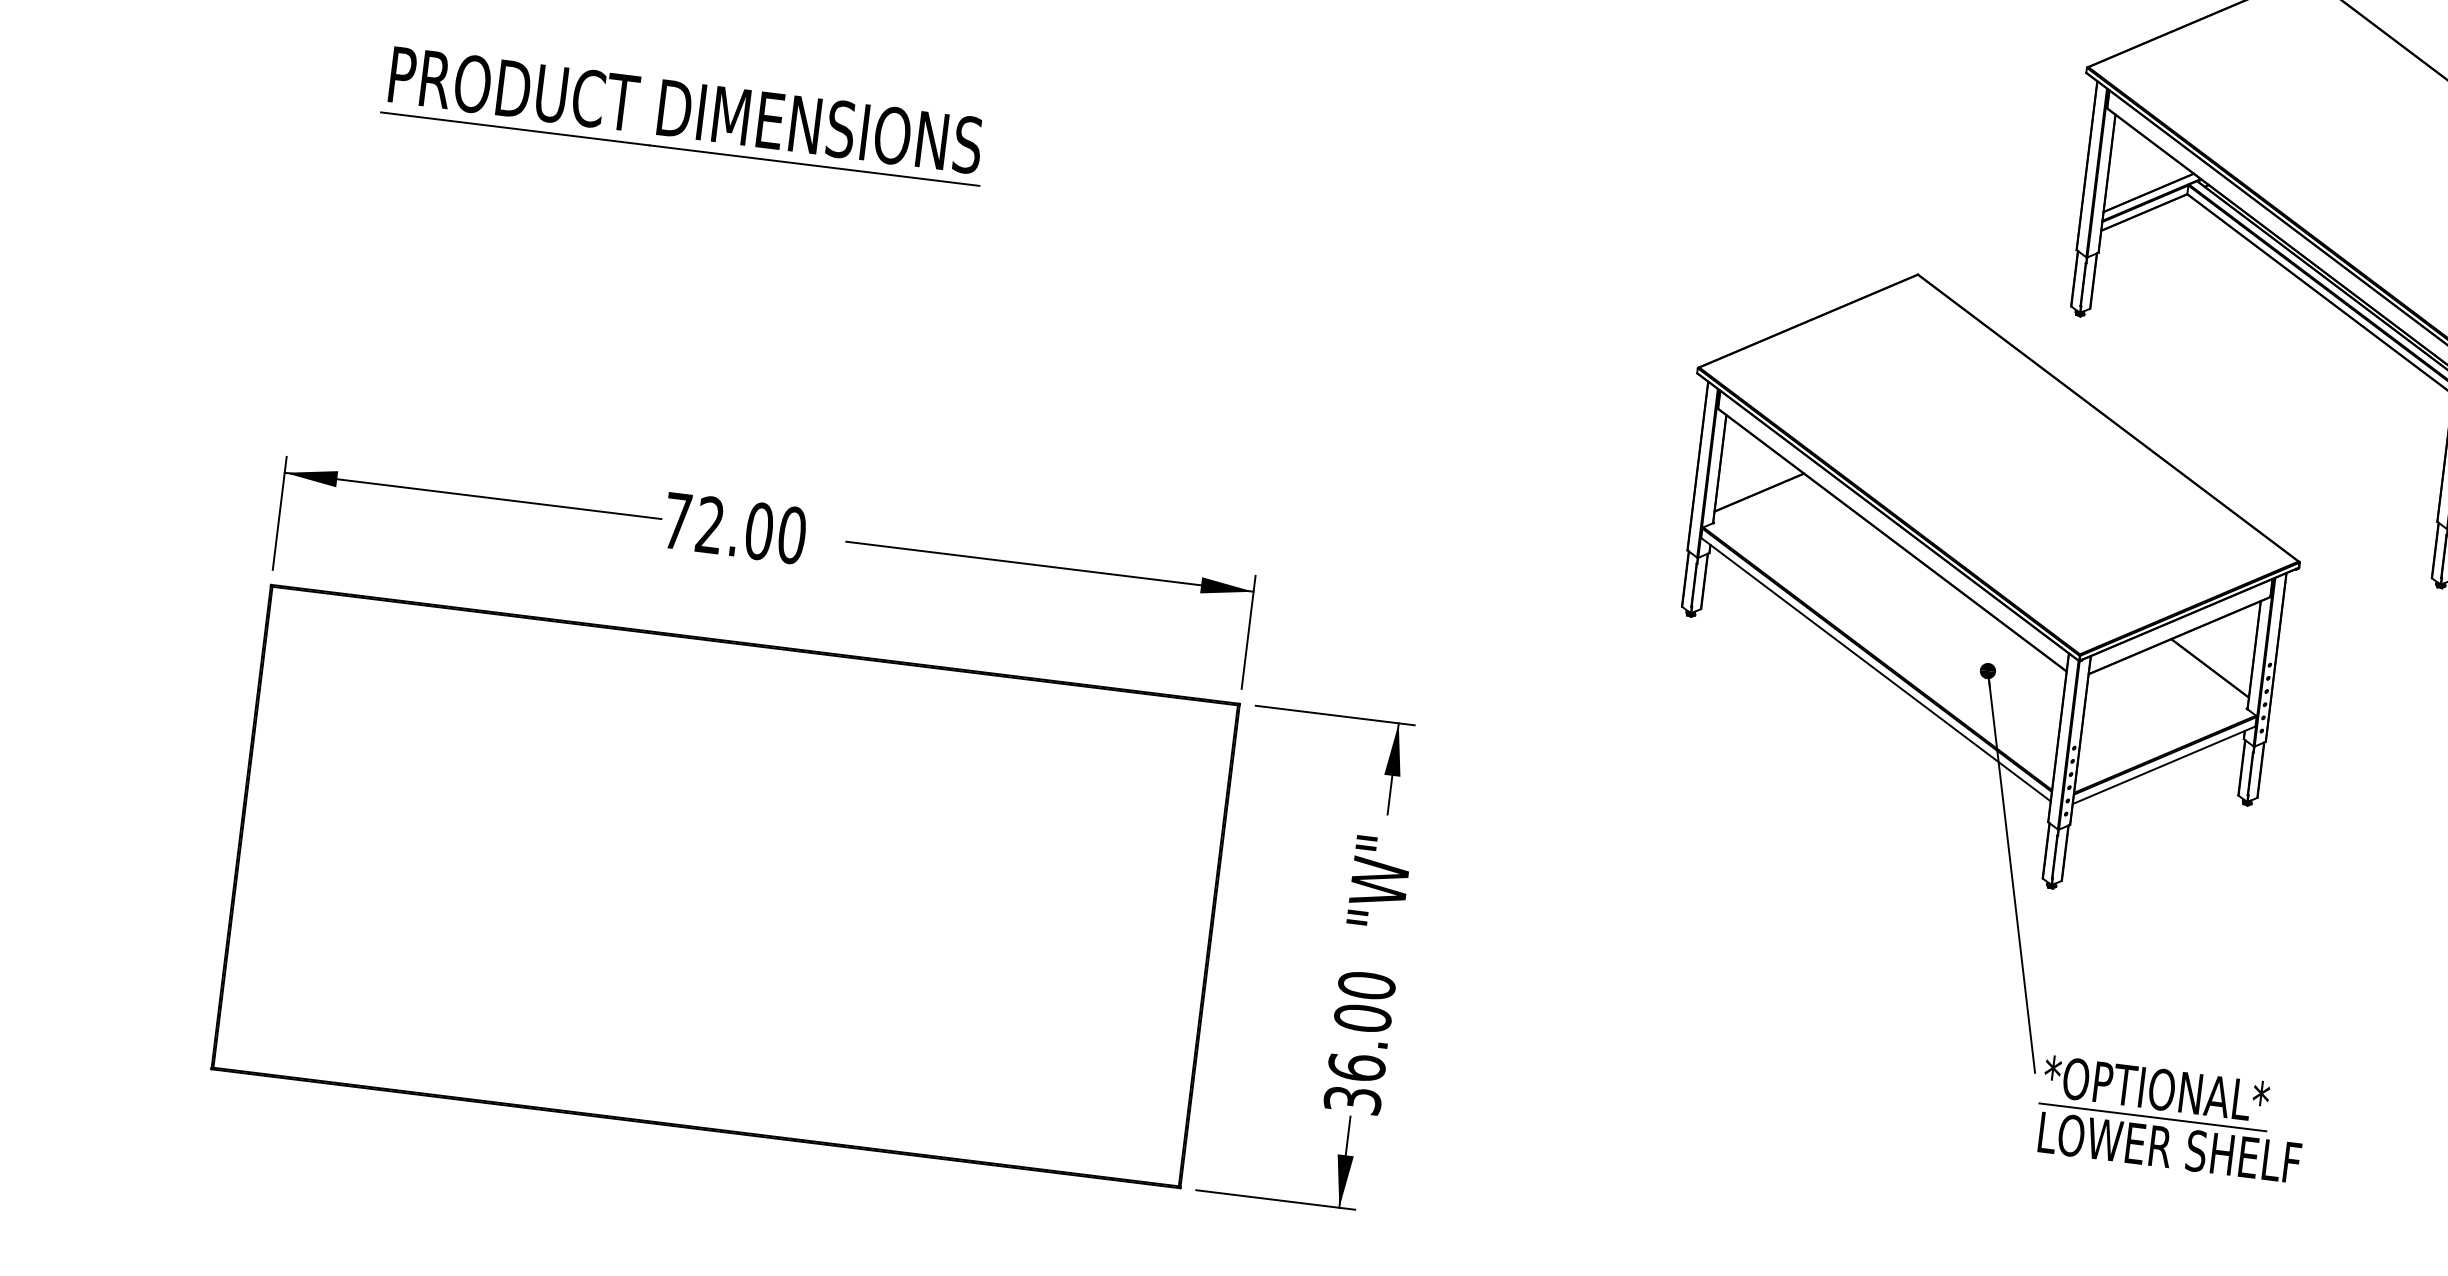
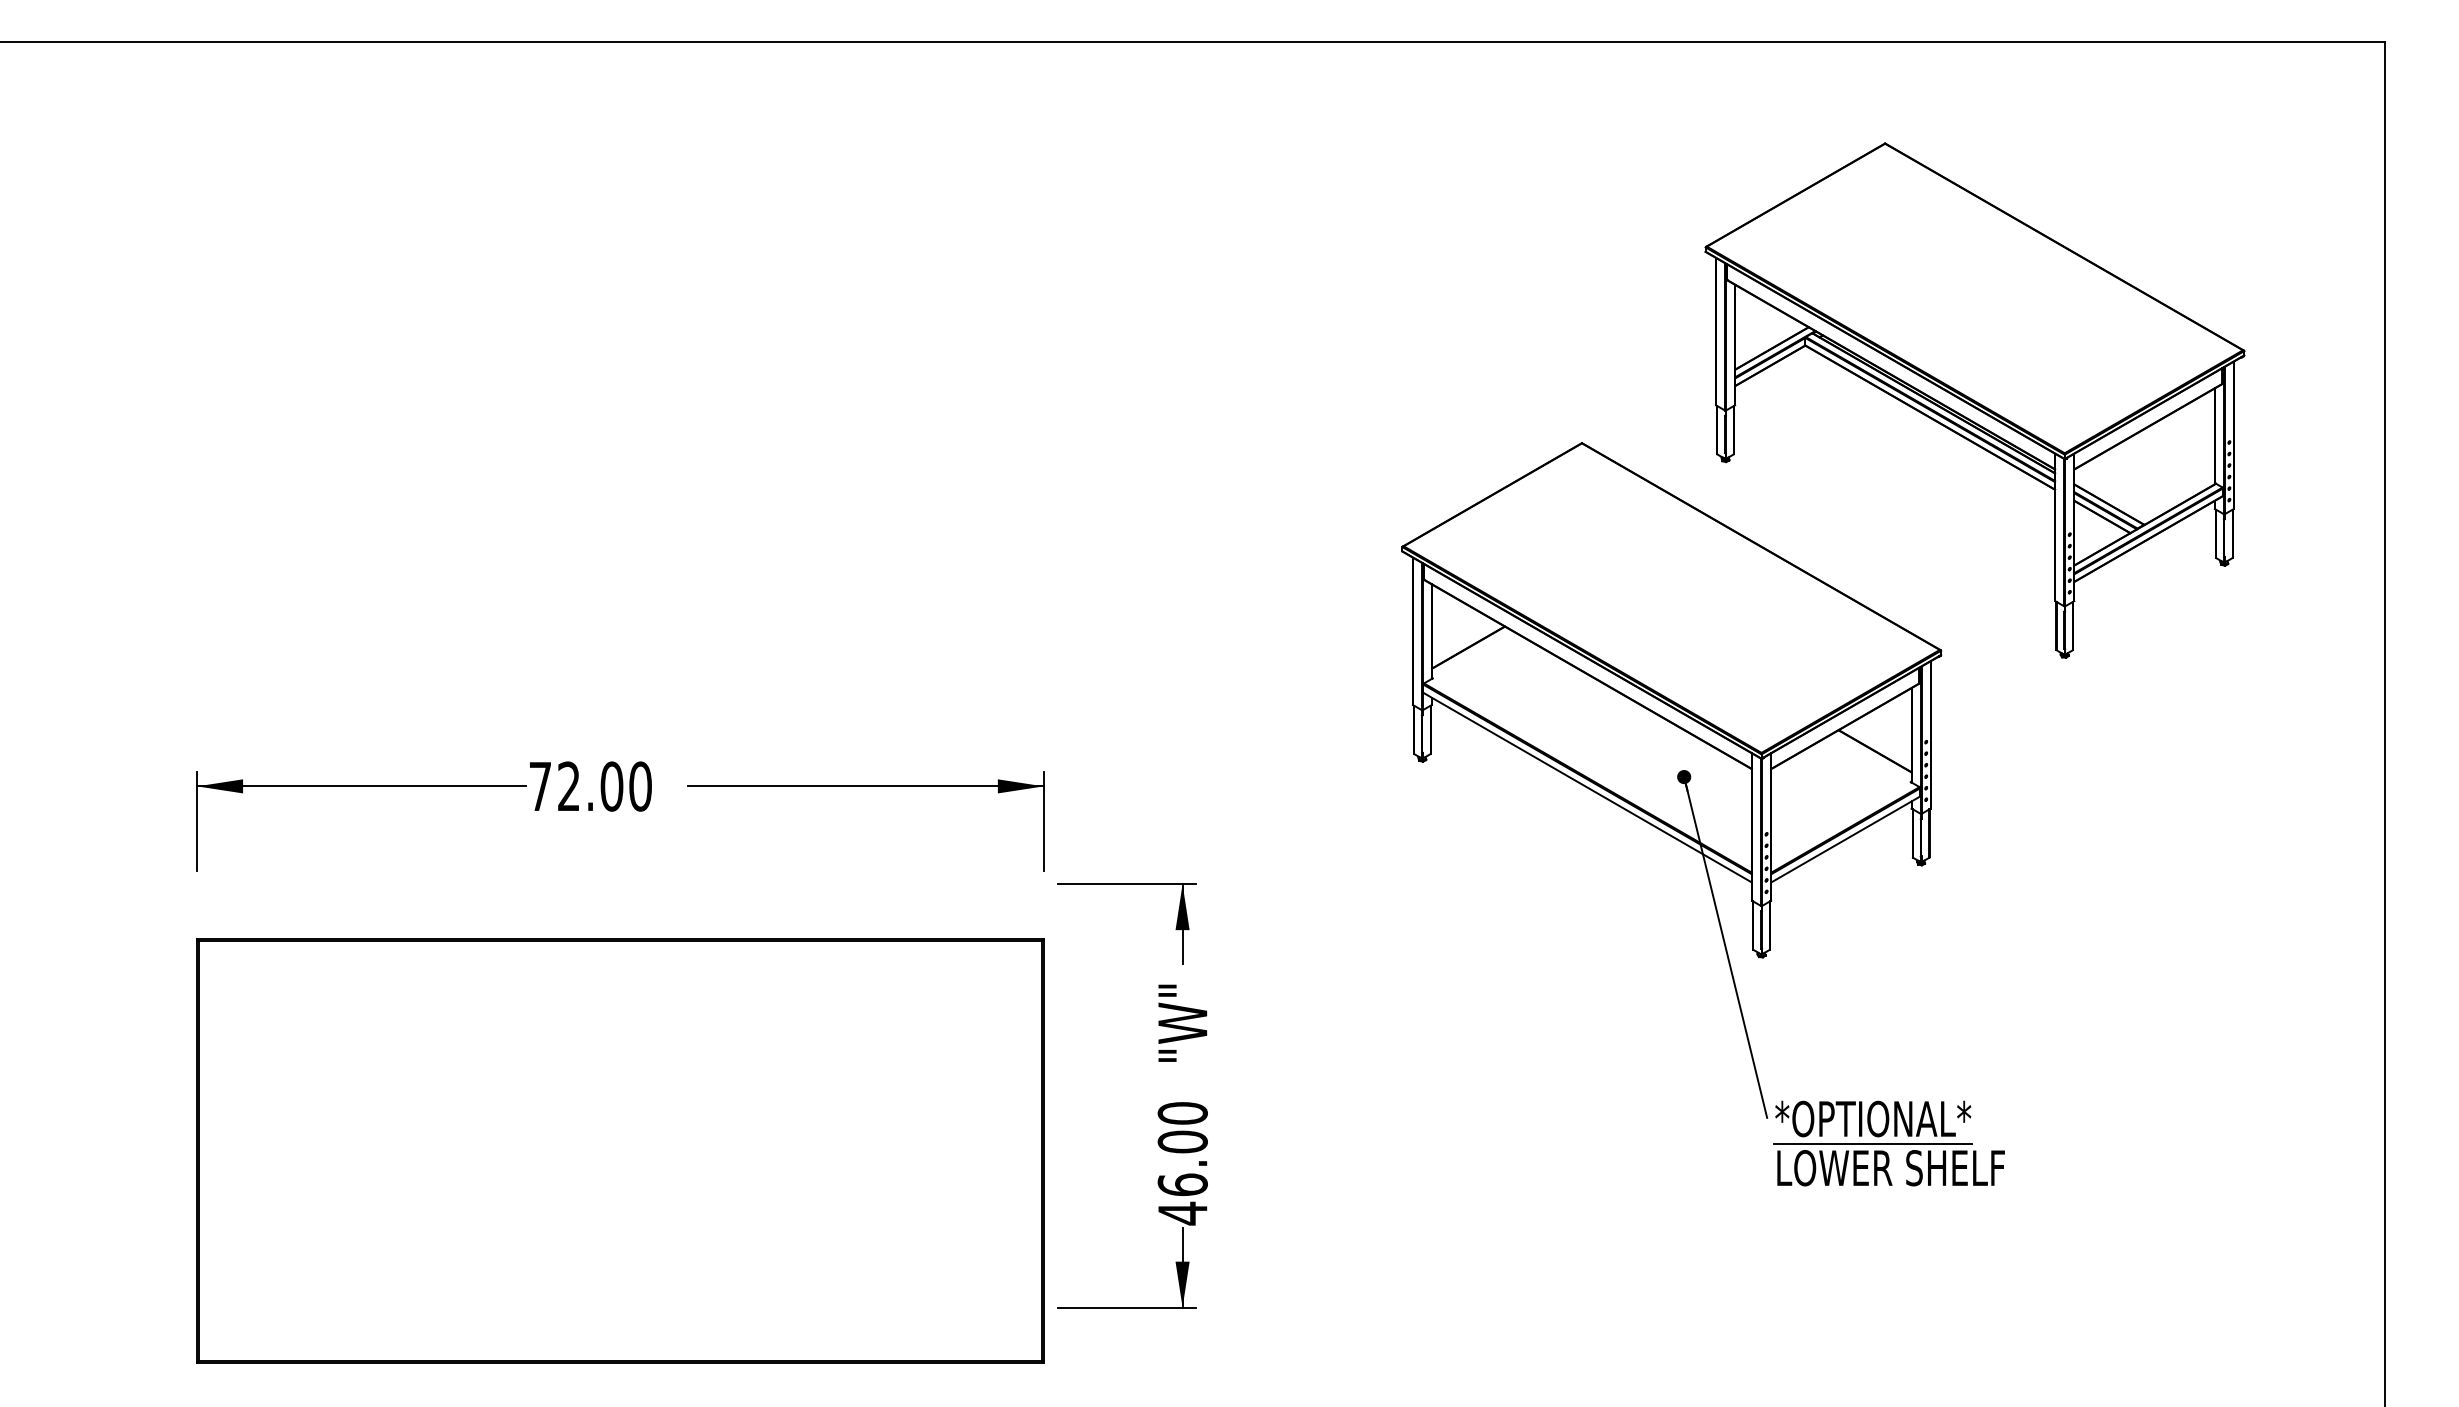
part: (684, 115) -> (503, 436), removed
part: (725, 886) -> (620, 1150), moved
text: (1352, 1100) -> (1182, 1213), 36.00 -> 46.00

